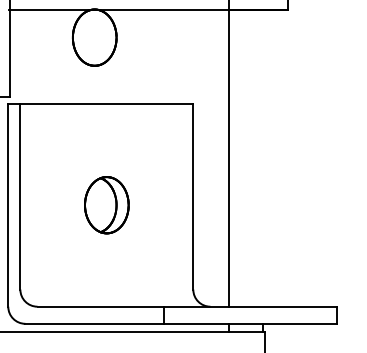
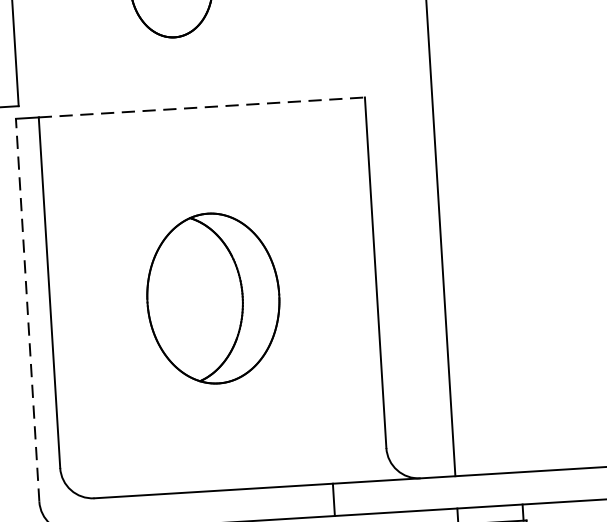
line: (107, 103) -> (203, 106), solid -> dashed
line: (8, 204) -> (28, 308), solid -> dashed
part: (106, 205) -> (212, 299), size x1.6

